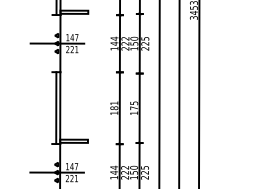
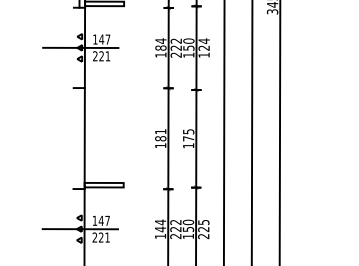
text: (114, 43) -> (160, 47), 144 -> 184
text: (144, 43) -> (203, 47), 225 -> 124
line: (56, 108) -> (79, 138), removed

